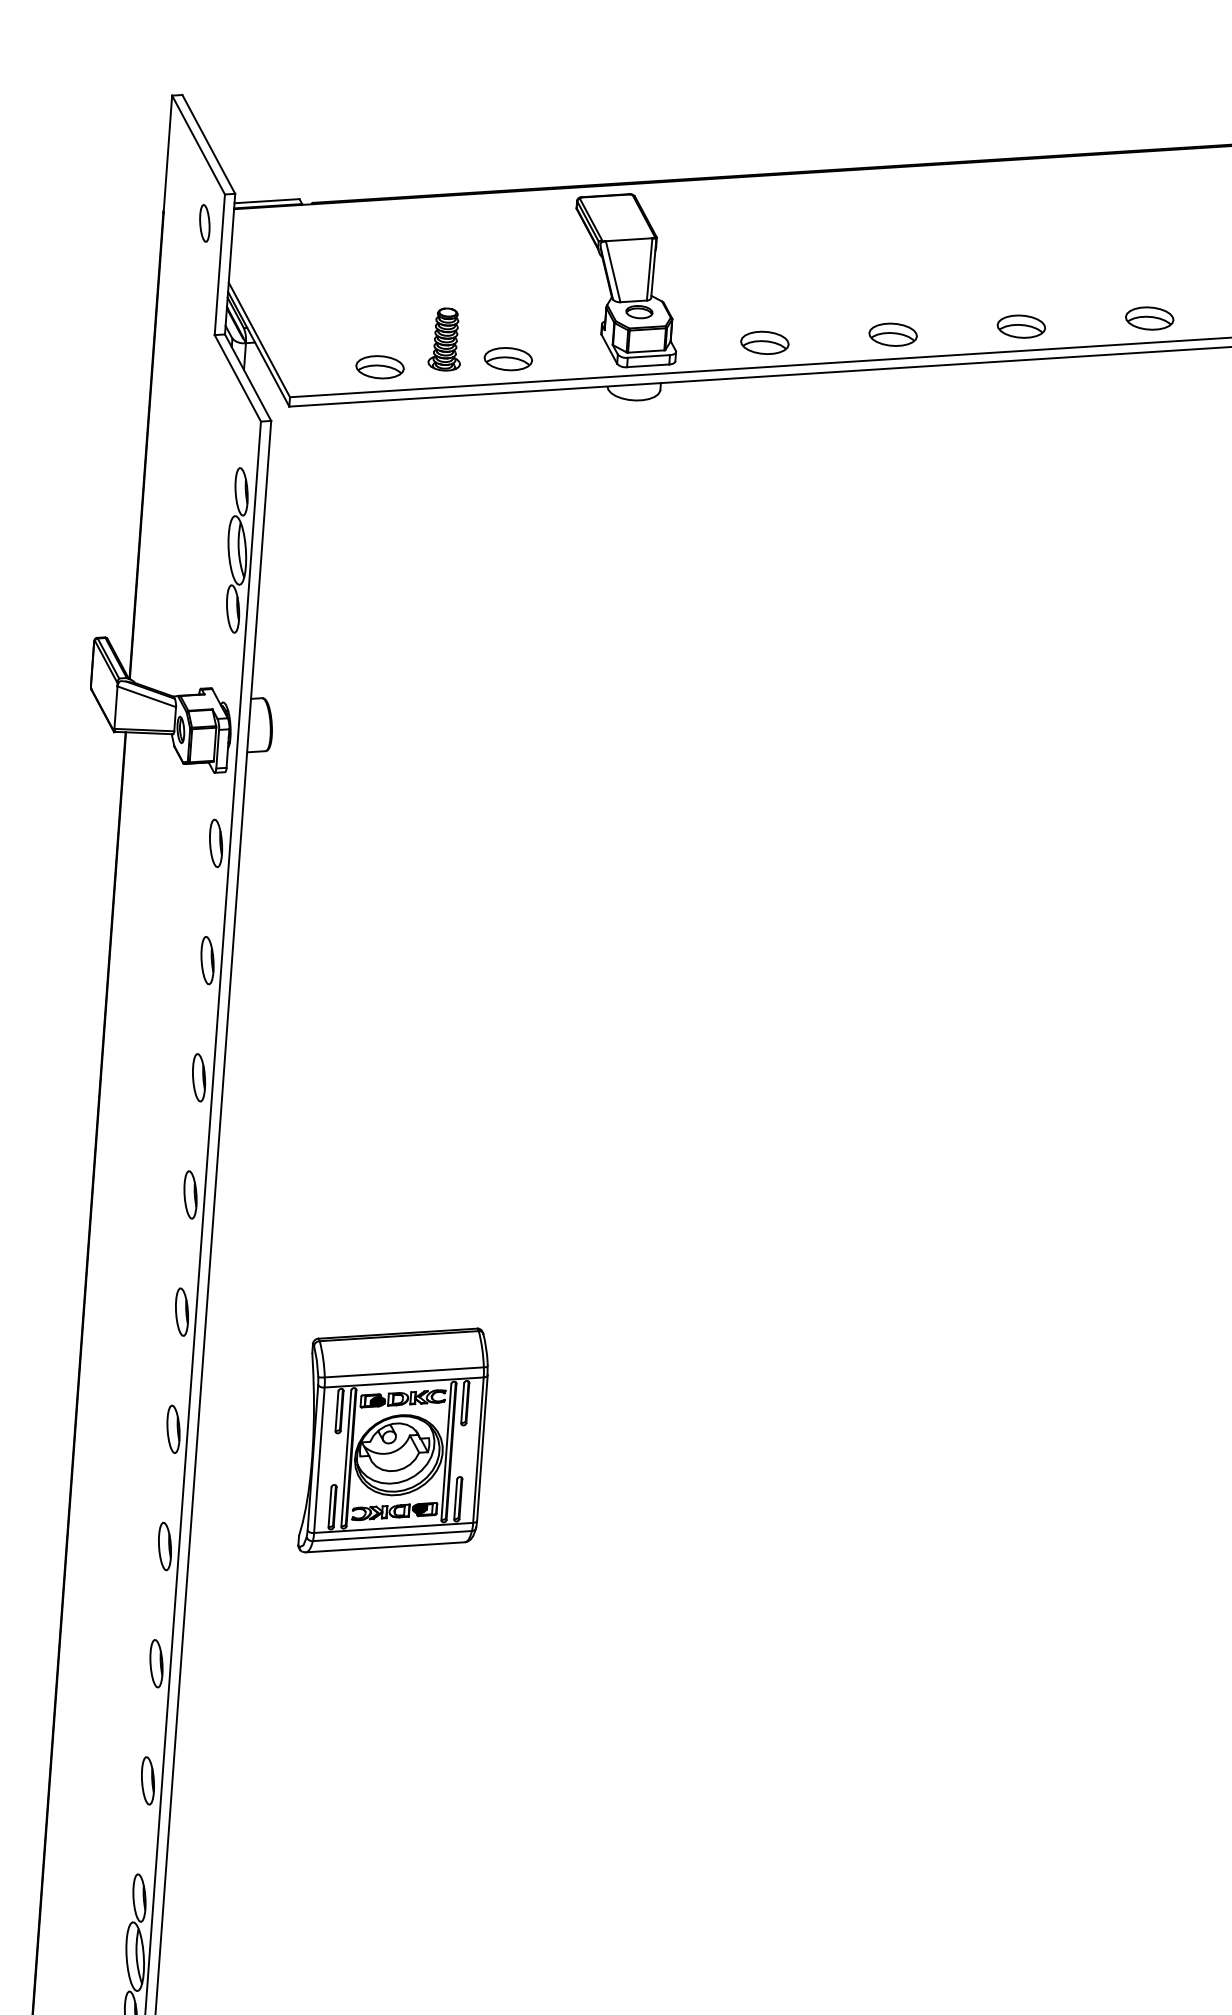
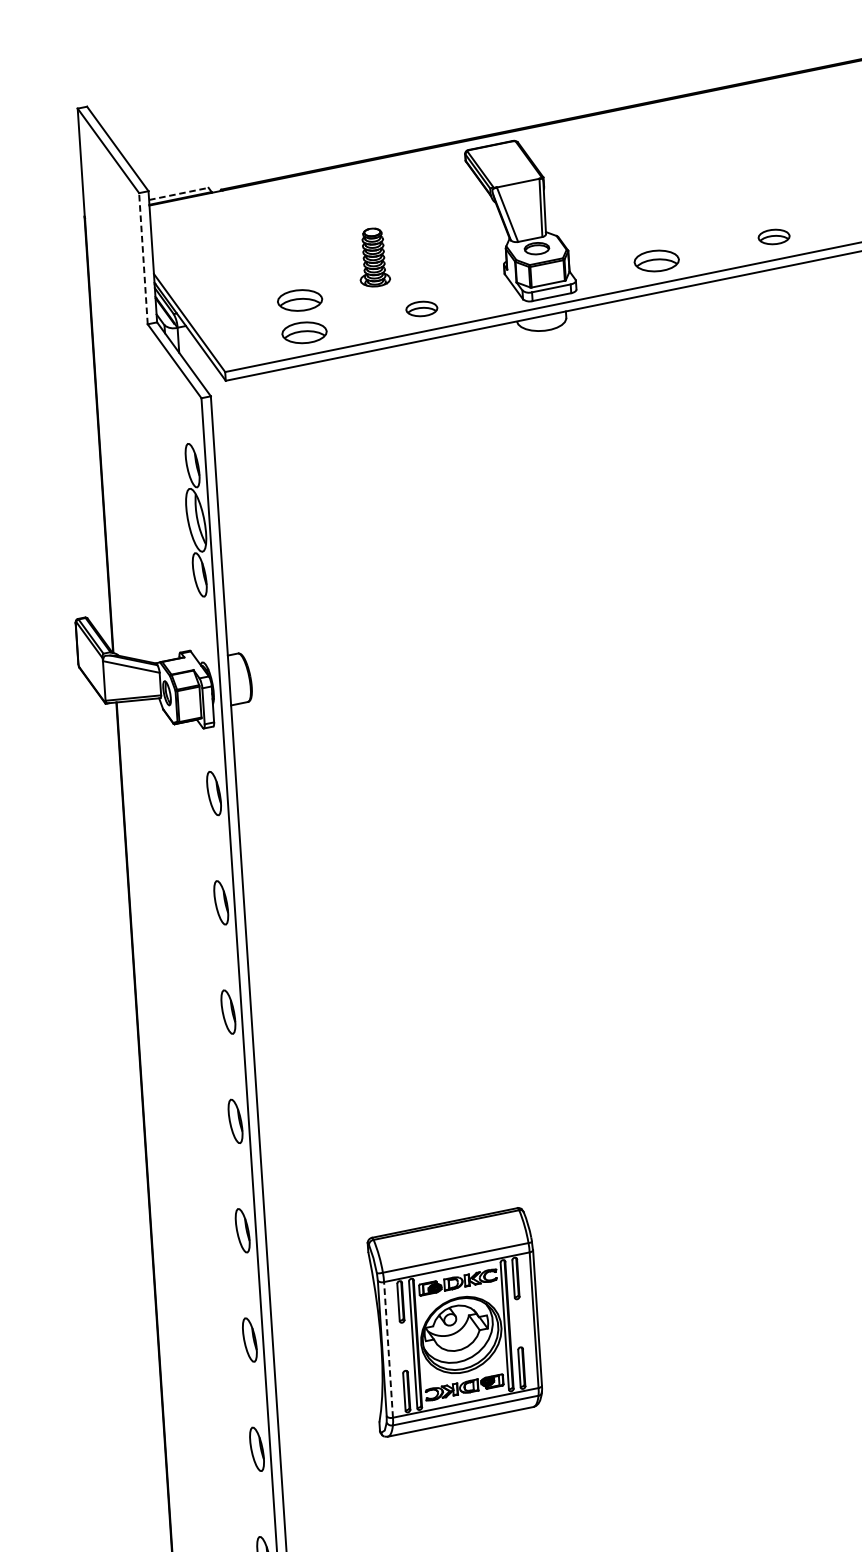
line: (267, 201) -> (179, 194), solid -> dashed
part: (204, 223) -> (123, 222), removed
line: (219, 264) -> (143, 258), solid -> dashed
part: (379, 332) -> (299, 300), added
part: (892, 334) -> (773, 236), size x0.7
part: (443, 339) -> (371, 257), moved
part: (507, 359) -> (421, 309), size x0.7
line: (319, 1460) -> (388, 1350), solid -> dashed

